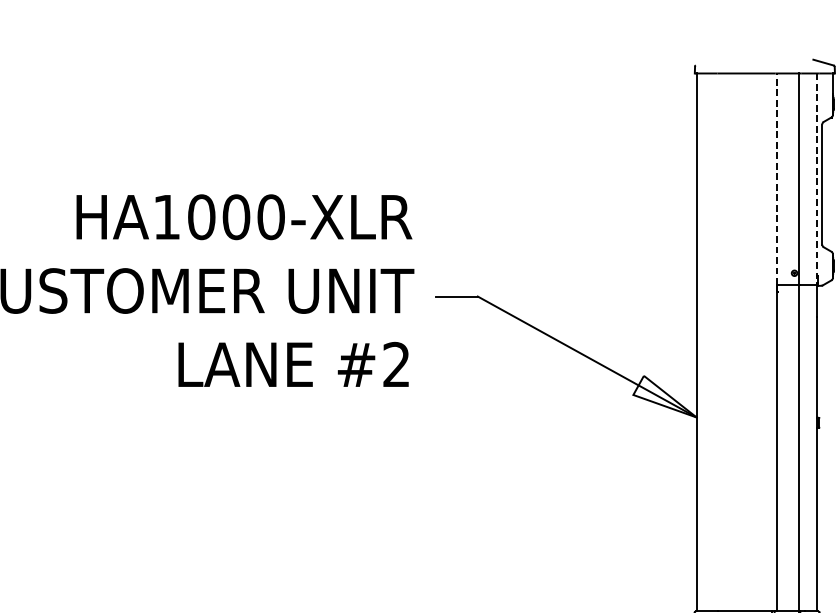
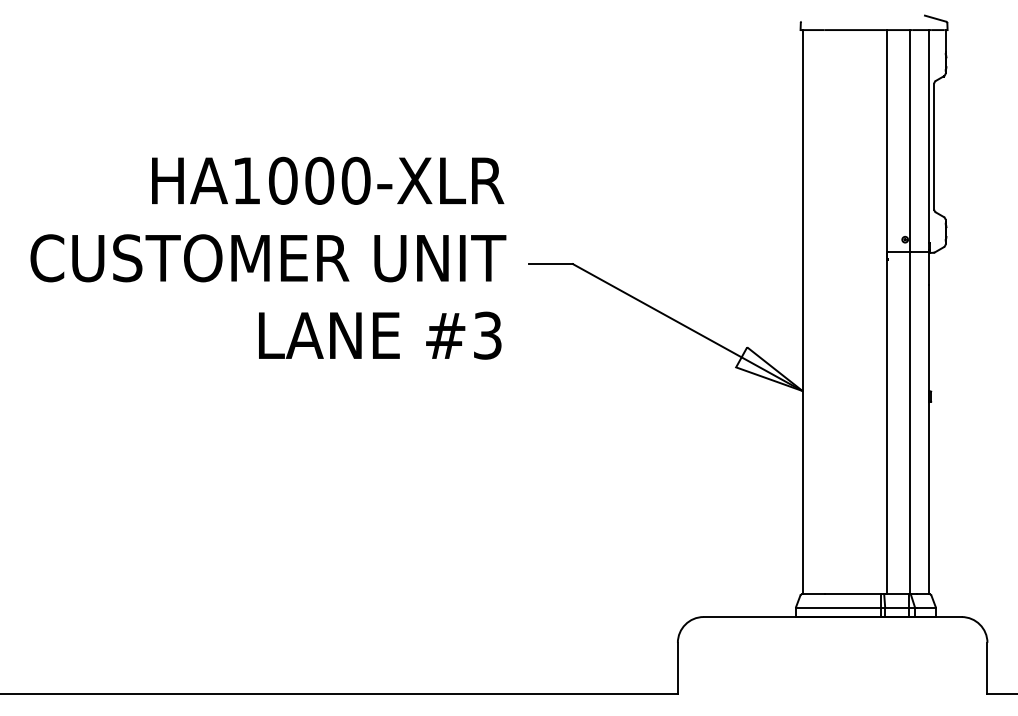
line: (776, 178) -> (886, 140), dashed -> solid
line: (817, 178) -> (929, 140), dashed -> solid
text: (396, 364) -> (487, 335), #2 -> #3

